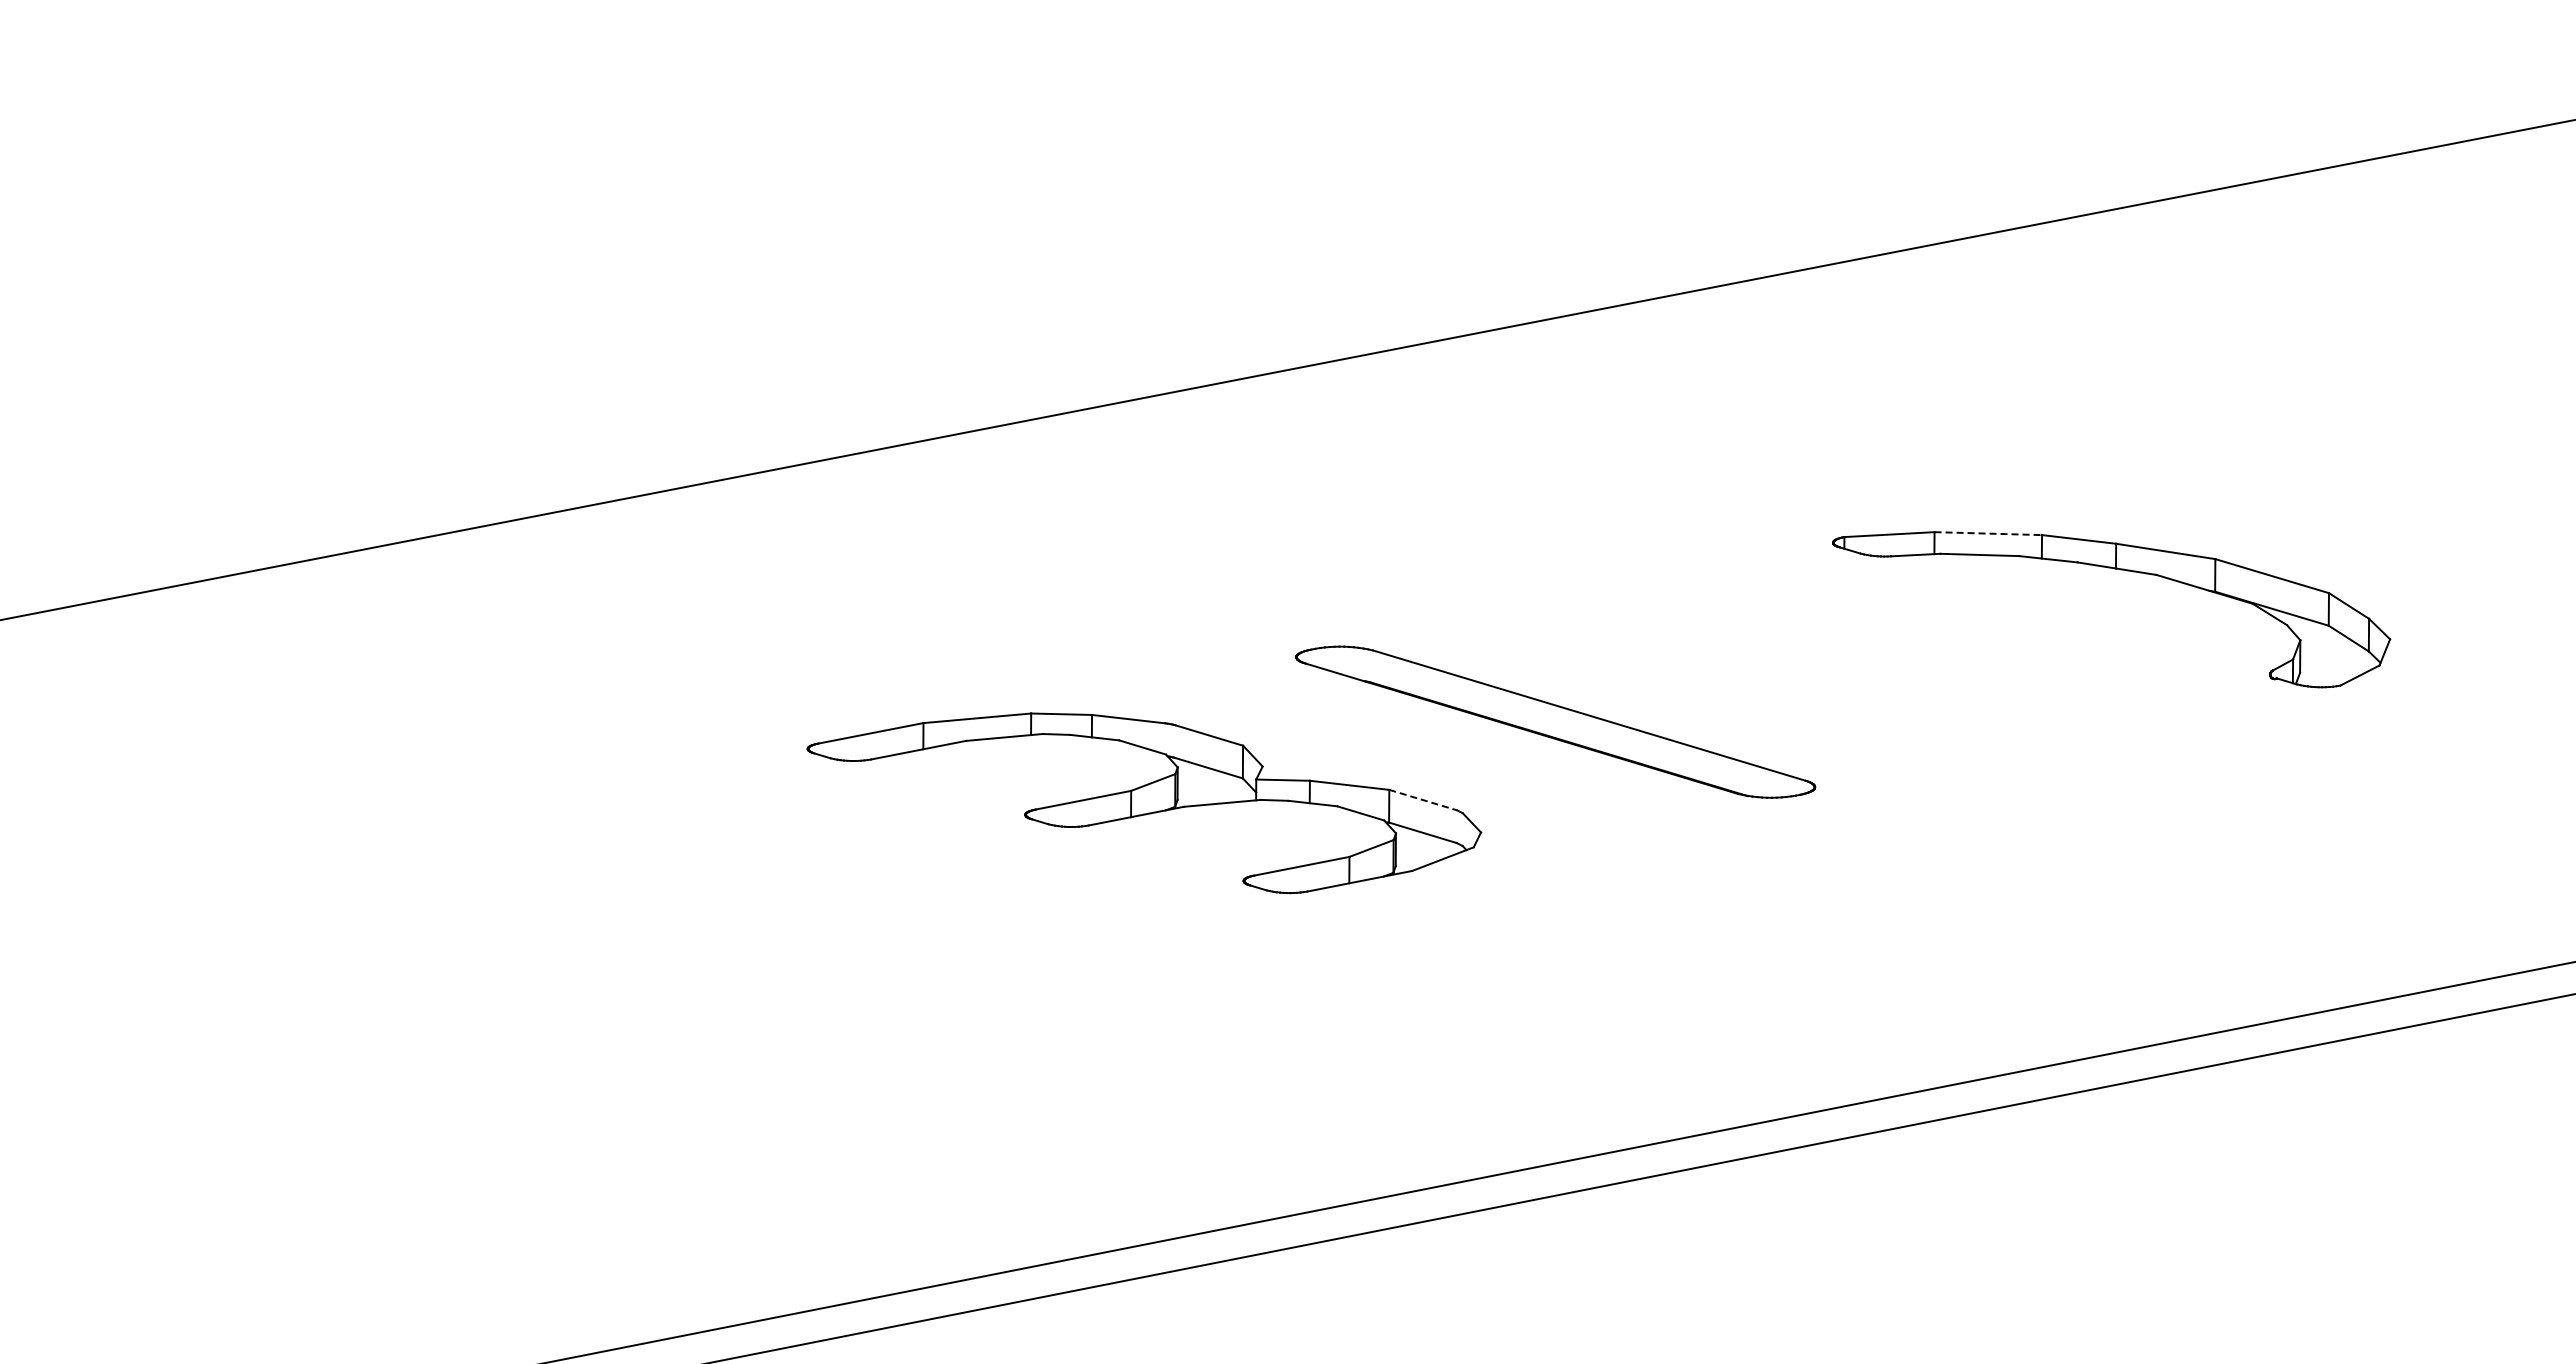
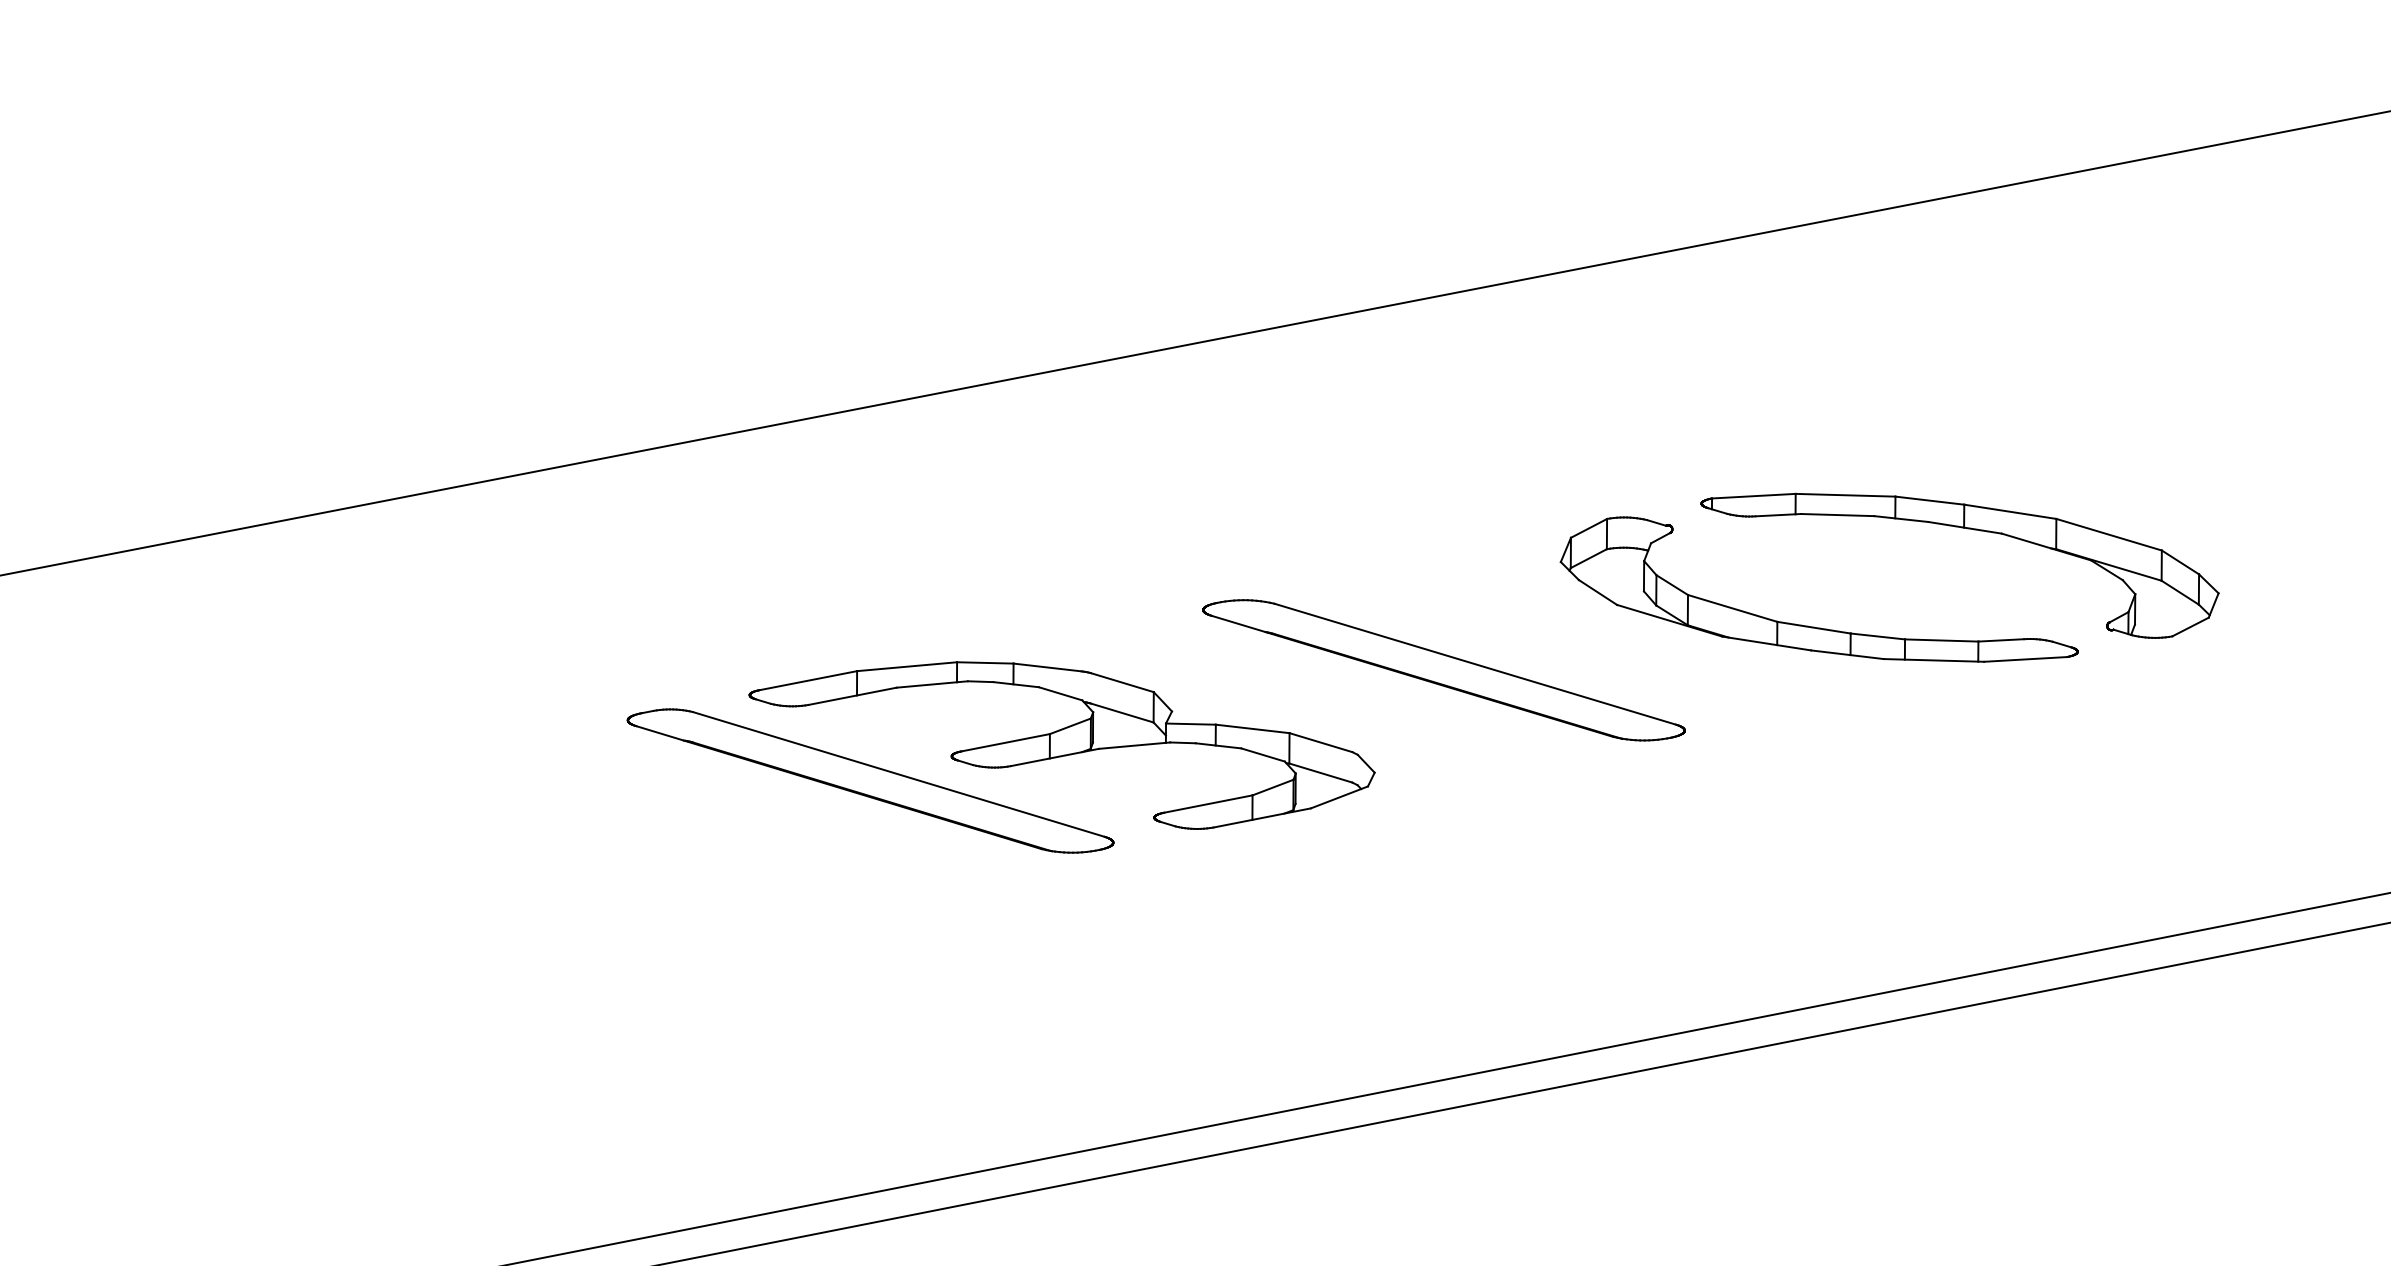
line: (1988, 533) -> (1845, 495), dashed -> solid
part: (1951, 674) -> (1811, 626), added
line: (1423, 800) -> (1321, 743), dashed -> solid
part: (937, 841) -> (870, 781), added

